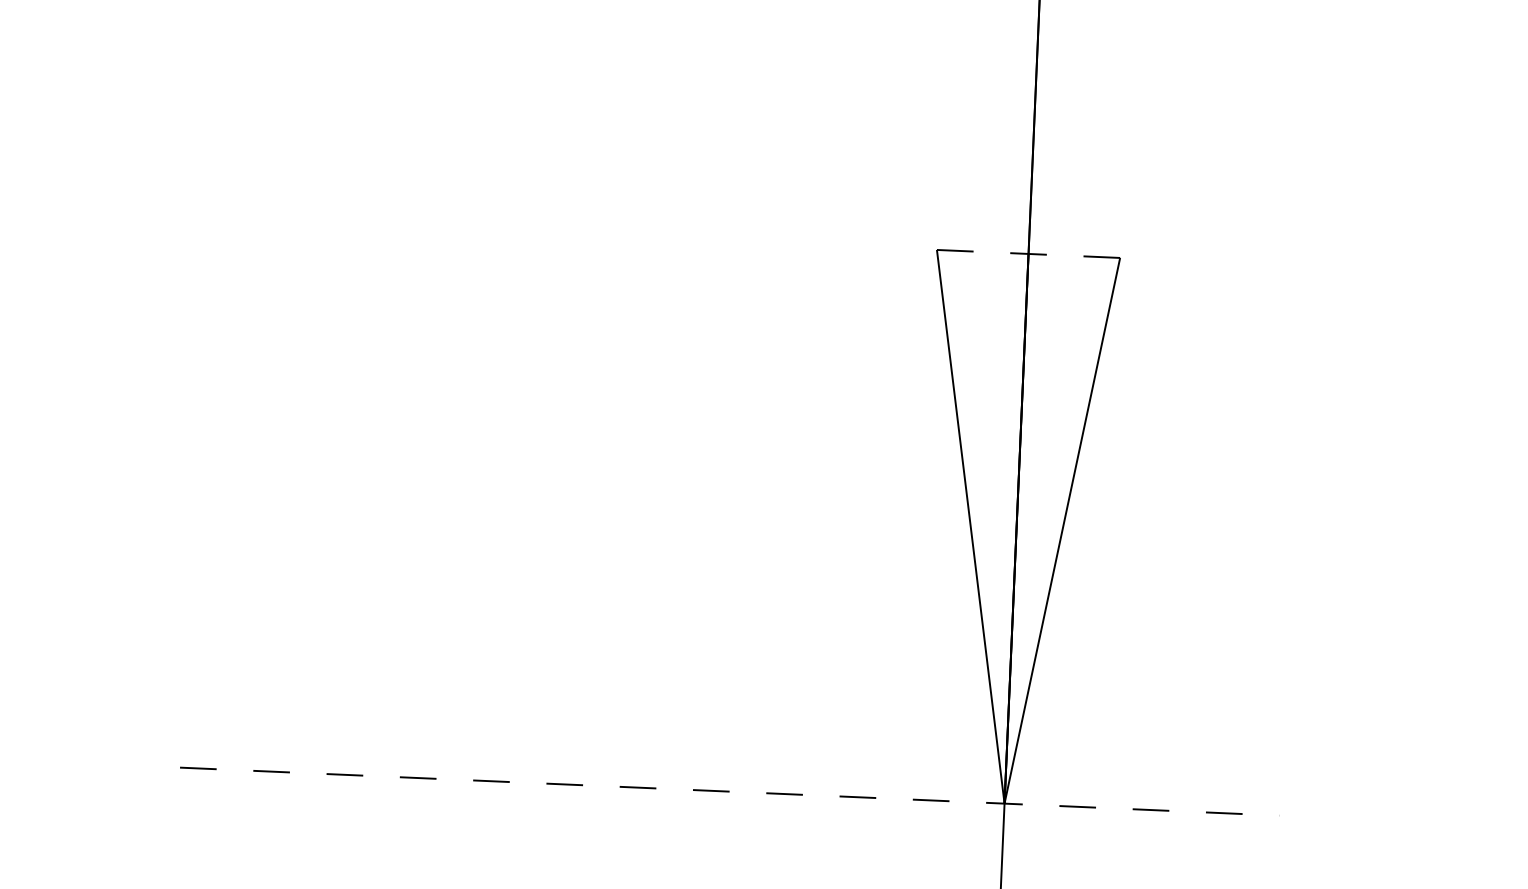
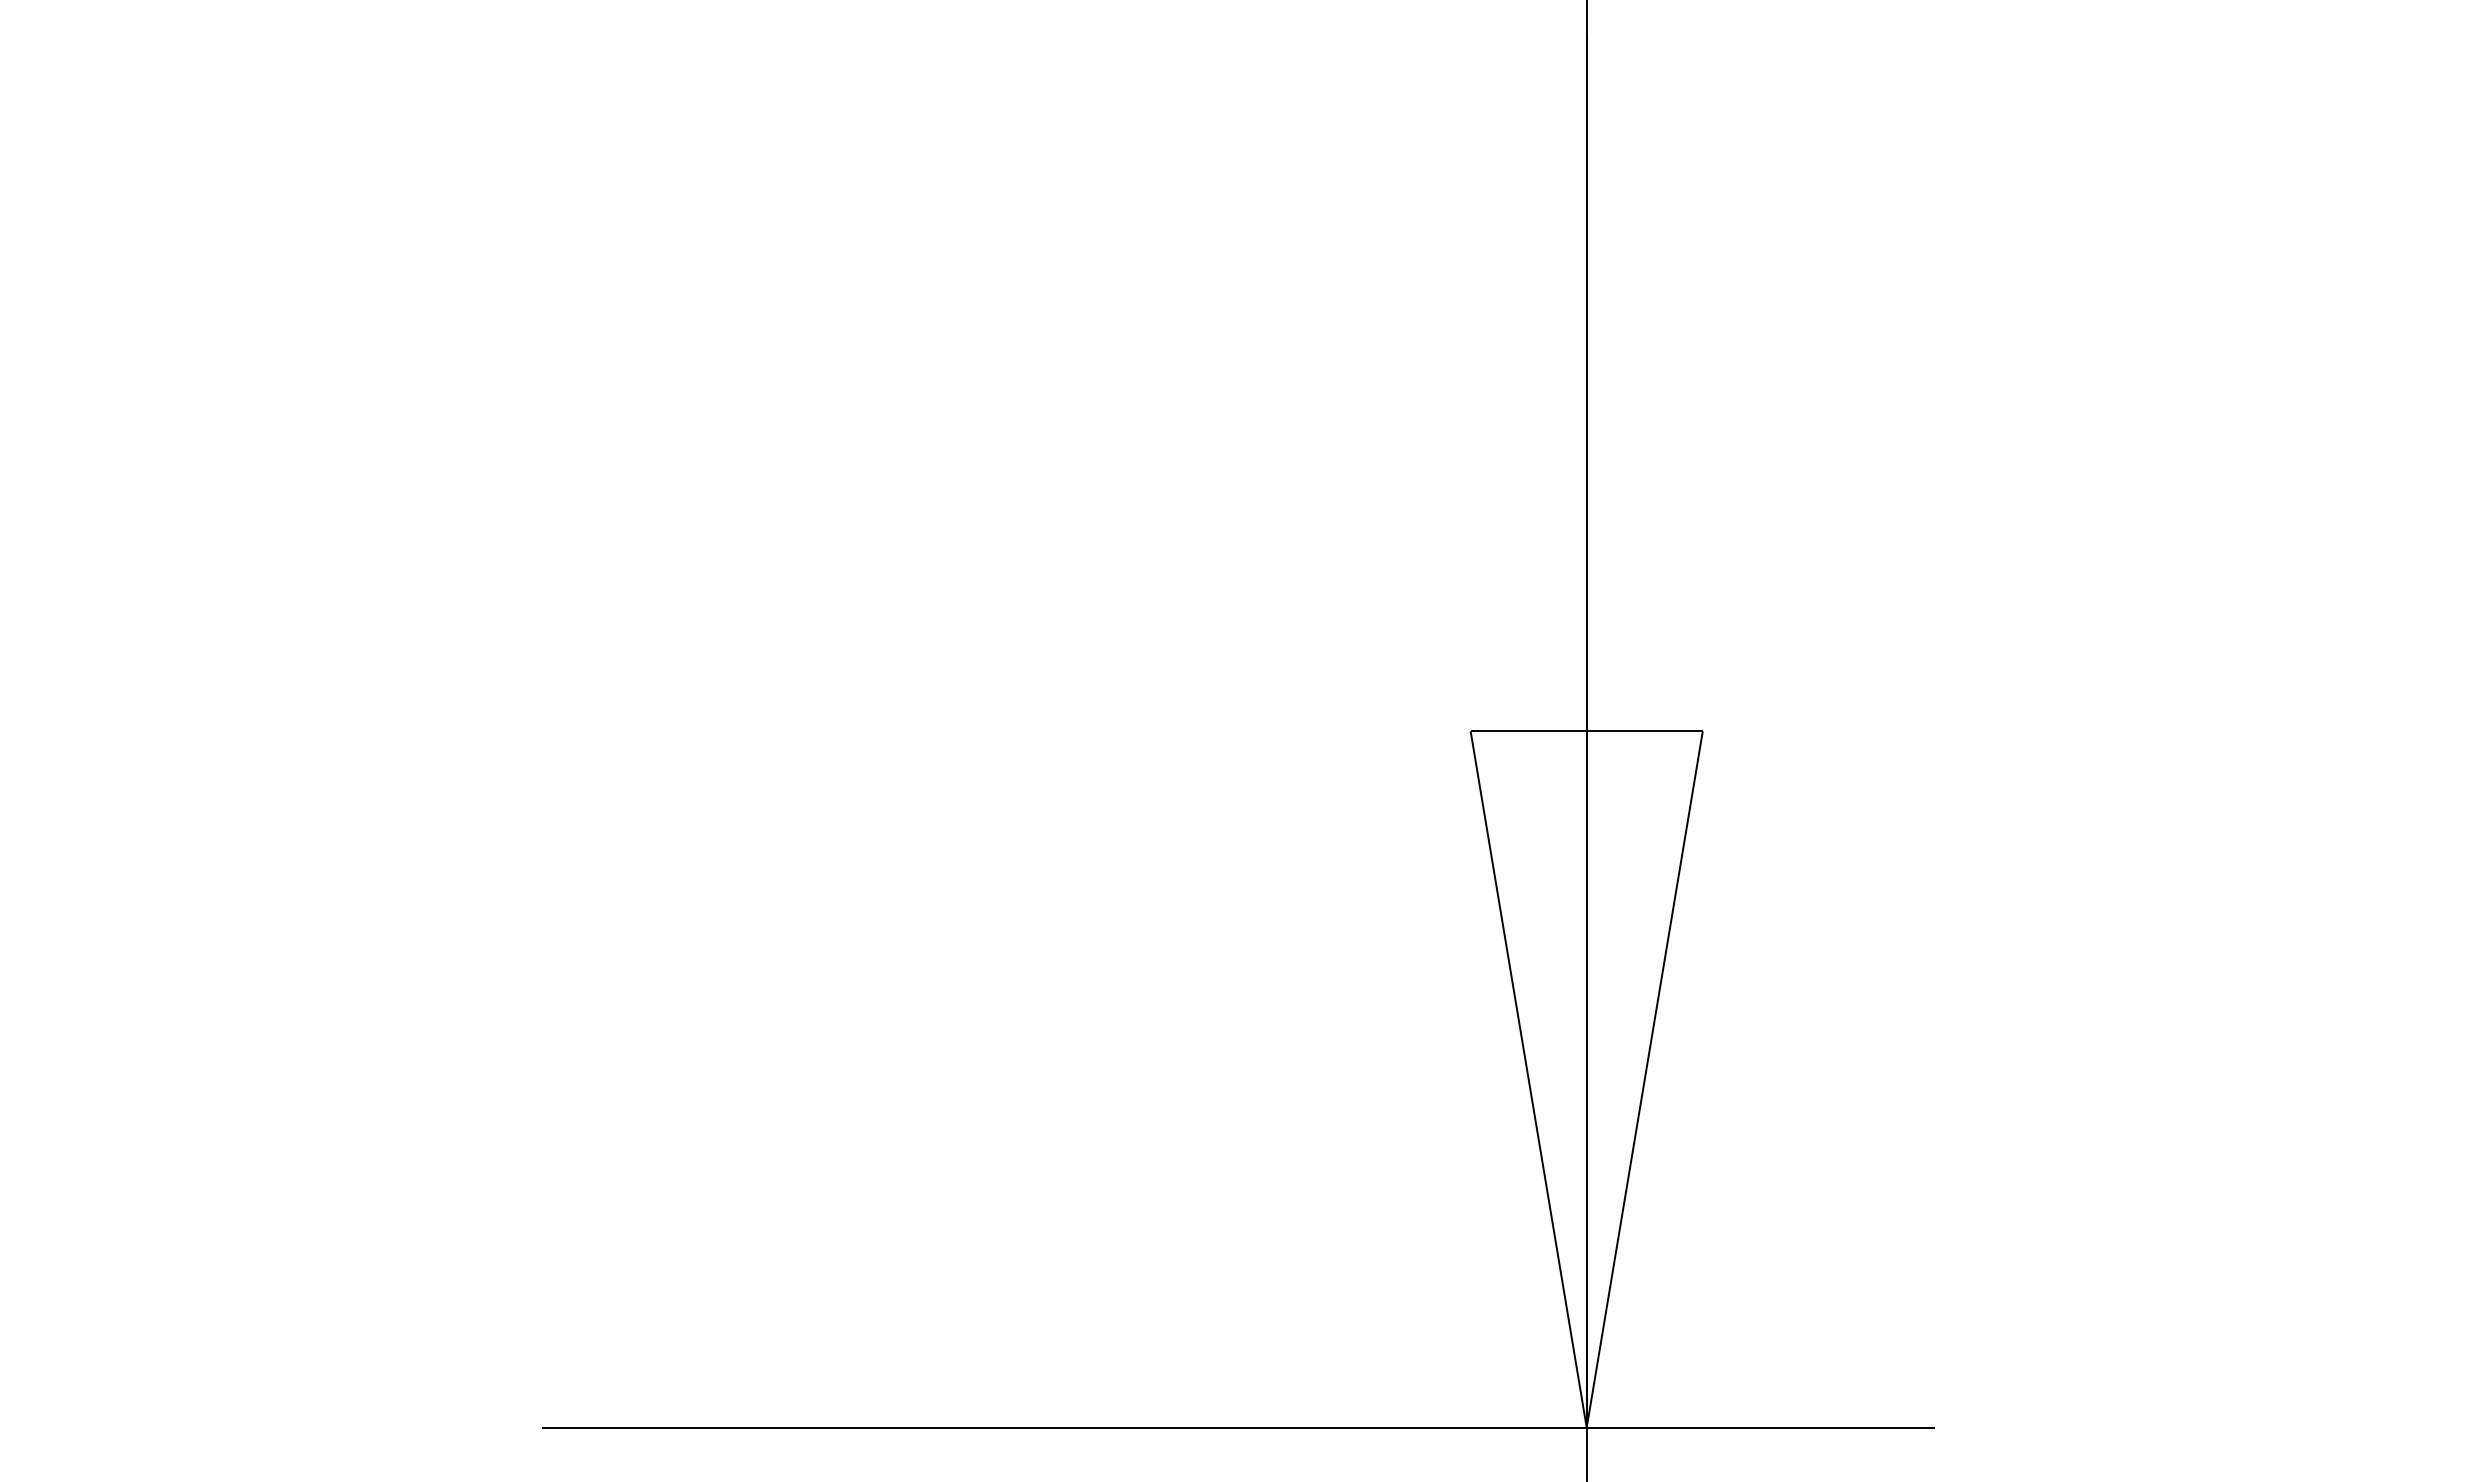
line: (1028, 254) -> (1586, 731), dashed -> solid
line: (729, 791) -> (1238, 1427), dashed -> solid

